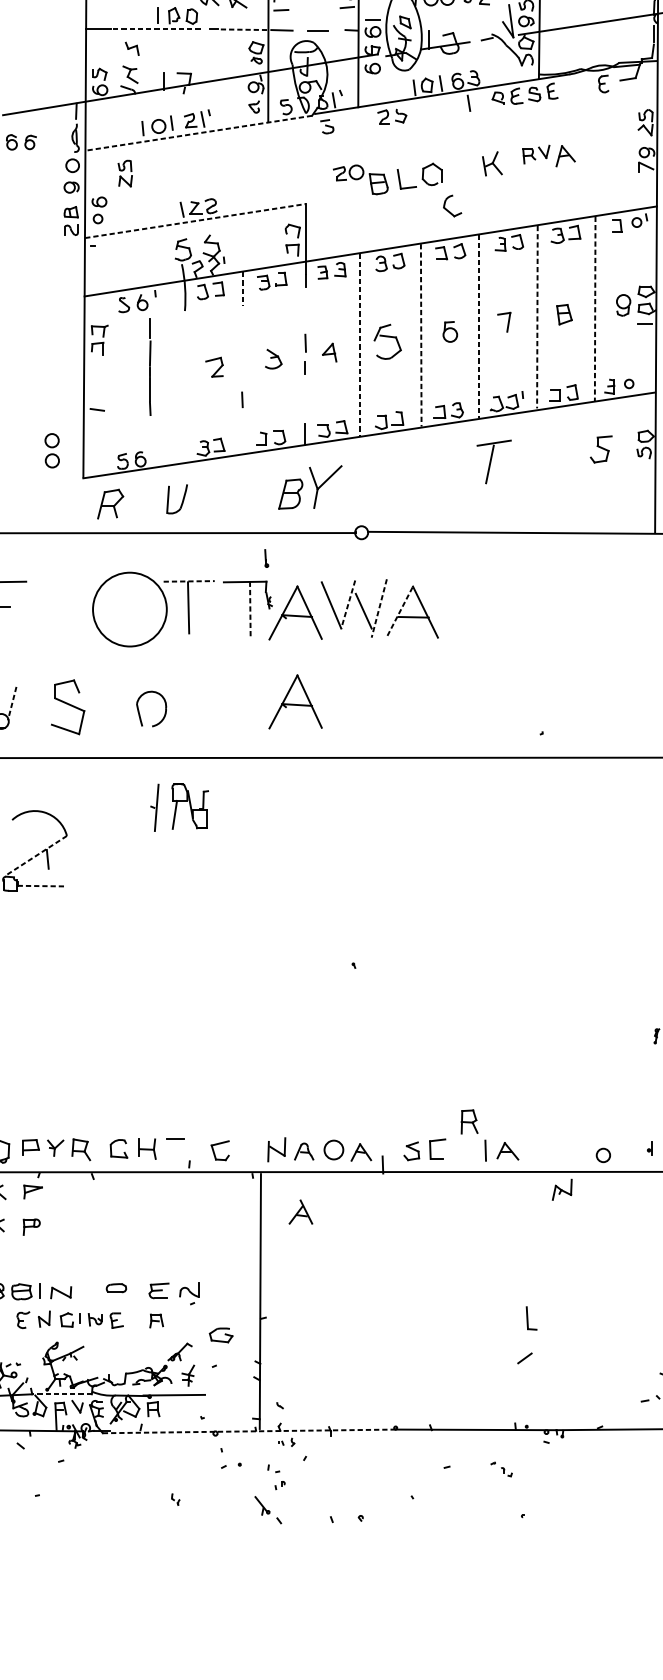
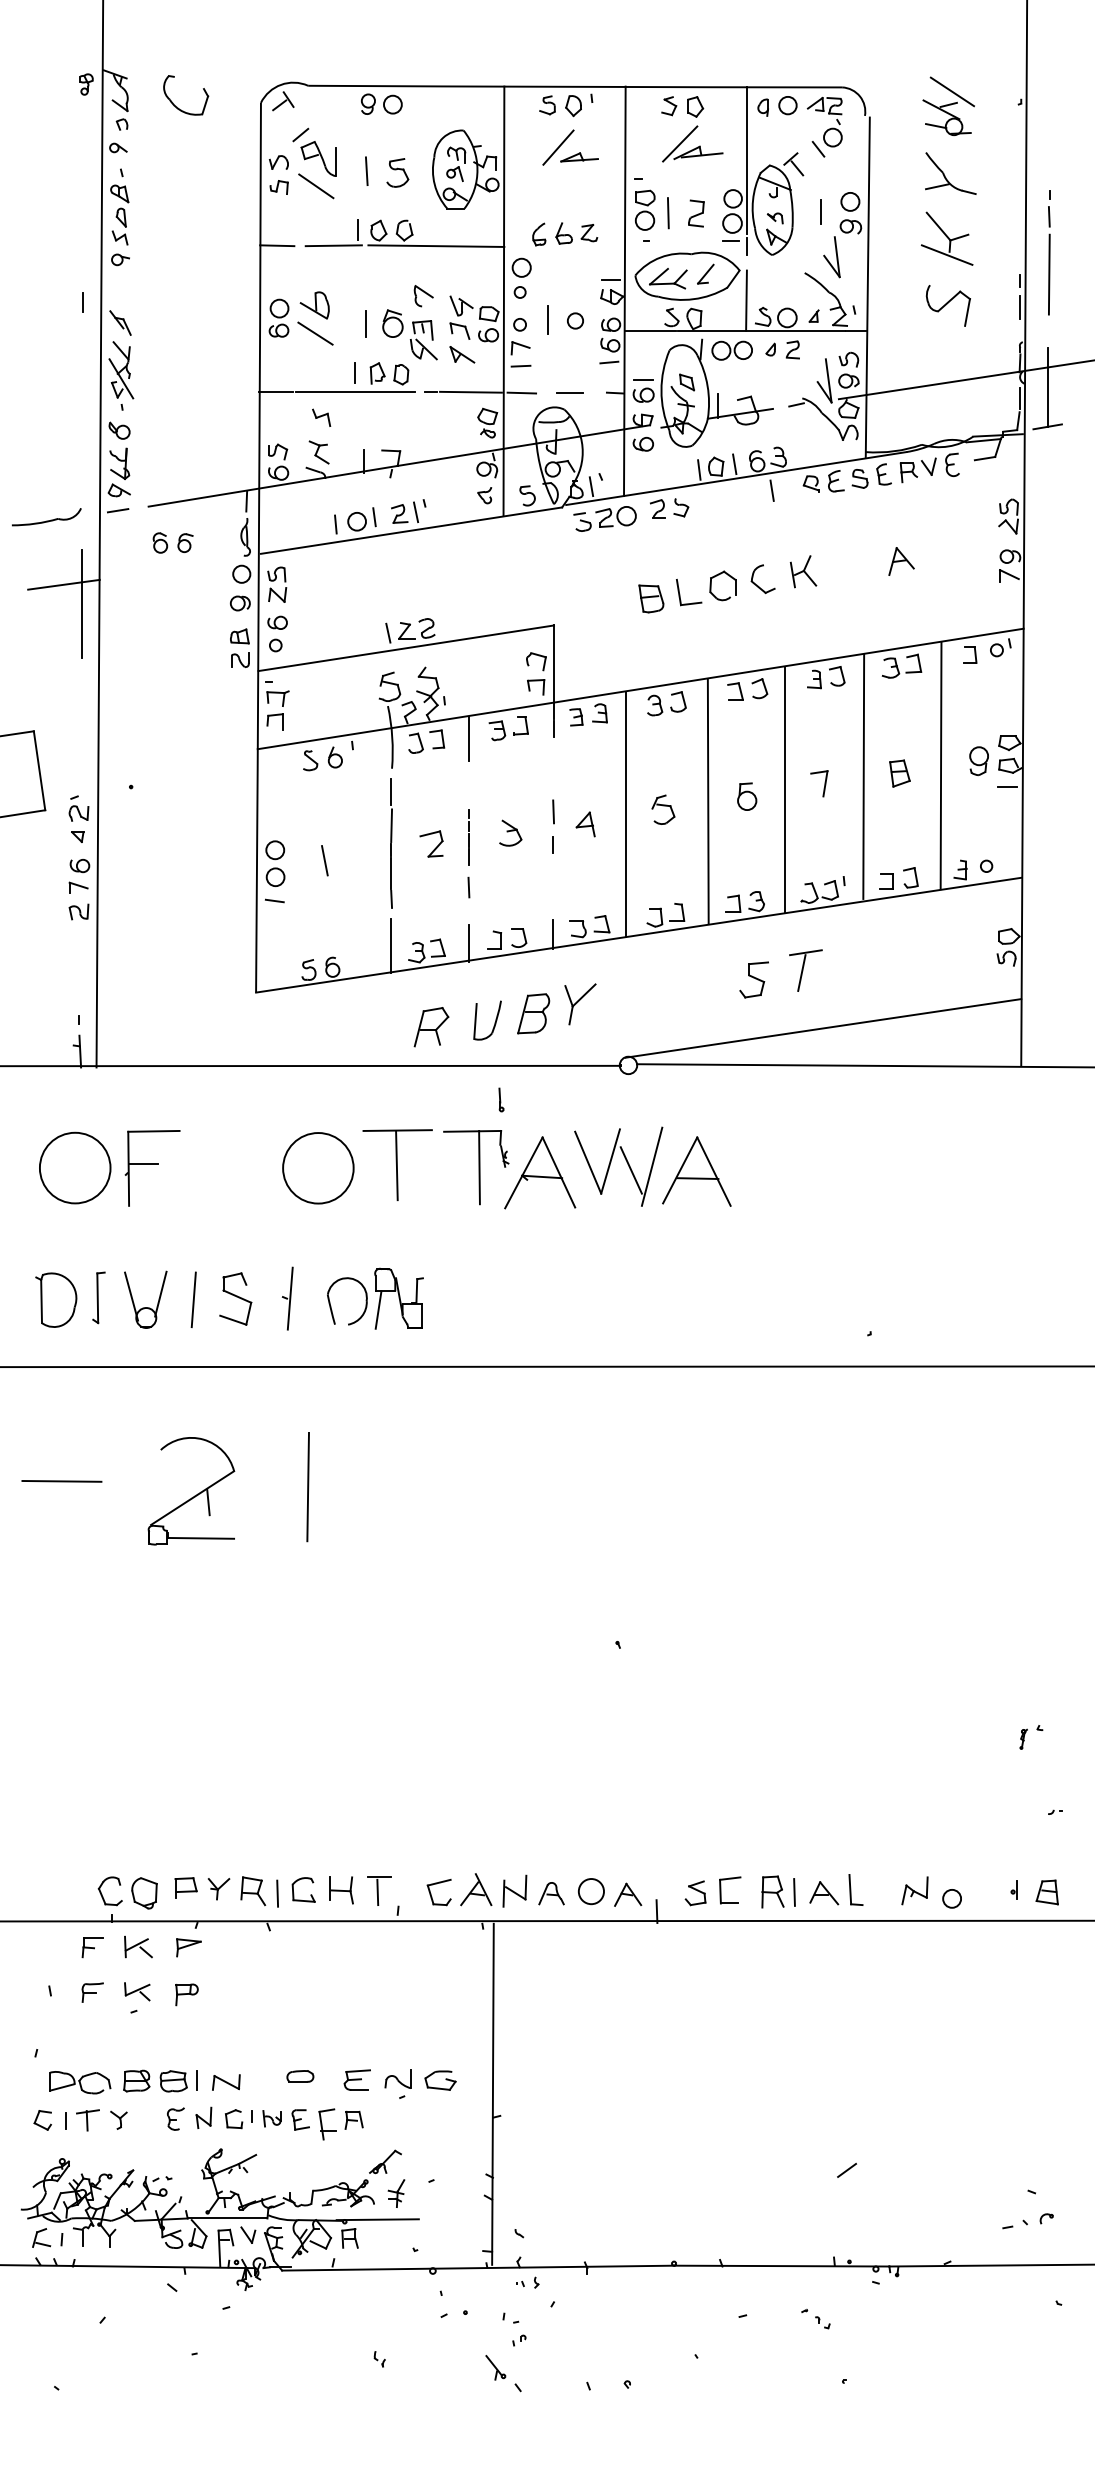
line: (157, 29) -> (355, 391), dashed -> solid
line: (243, 29) -> (470, 392), dashed -> solid
line: (199, 133) -> (411, 530), dashed -> solid
part: (535, 154) -> (917, 470), moved
part: (348, 172) -> (615, 516), moved
part: (125, 173) -> (277, 584), moved
part: (448, 210) -> (757, 584), moved
line: (195, 221) -> (406, 648), dashed -> solid
line: (242, 289) -> (469, 739), dashed -> solid
line: (595, 309) -> (941, 766), dashed -> solid
line: (537, 317) -> (863, 777), dashed -> solid
line: (478, 326) -> (785, 789), dashed -> solid
line: (421, 335) -> (708, 801), dashed -> solid
part: (99, 340) -> (277, 710), moved
part: (387, 341) -> (663, 809), size x0.62
line: (360, 345) -> (626, 814), dashed -> solid
line: (242, 362) -> (468, 837), added
line: (150, 366) -> (391, 843), moved
line: (134, 379) -> (324, 860), added
line: (242, 441) -> (469, 943), added
line: (184, 443) -> (391, 946), added
part: (600, 449) -> (753, 979), moved
part: (52, 450) -> (275, 863), moved
part: (493, 461) -> (805, 970), size x0.71
part: (325, 487) -> (580, 1004), size x0.71
part: (182, 500) -> (494, 1022), moved
part: (110, 504) -> (431, 1027), moved
line: (507, 505) -> (823, 1028), added
line: (189, 581) -> (398, 1130), dashed -> solid
line: (348, 604) -> (610, 1161), dashed -> solid
circle: (130, 609) -> (318, 1168), size x0.71
line: (250, 609) -> (479, 1167), dashed -> solid
line: (378, 609) -> (651, 1167), dashed -> solid
line: (400, 611) -> (680, 1170), dashed -> solid
part: (295, 701) -> (540, 1291), removed
line: (11, 703) -> (160, 1294), dashed -> solid
part: (67, 706) -> (235, 1298), size x0.71
line: (36, 707) -> (193, 1299), added
part: (189, 806) -> (398, 1298), moved
part: (154, 807) -> (287, 1298), moved
line: (121, 847) -> (307, 1486), added
line: (35, 856) -> (192, 1498), dashed -> solid
line: (42, 886) -> (201, 1538), dashed -> solid
part: (469, 1121) -> (772, 1891), moved
line: (174, 1150) -> (377, 1892), added
line: (99, 1151) -> (277, 1893), added
part: (561, 1189) -> (914, 1890), moved
part: (301, 1212) -> (476, 1889), moved
part: (531, 1318) -> (855, 1889), moved
part: (136, 1324) -> (327, 2124), added
part: (221, 1335) -> (440, 2080), moved
line: (62, 1394) -> (227, 2218), dashed -> solid
line: (249, 1431) -> (478, 2268), dashed -> solid

